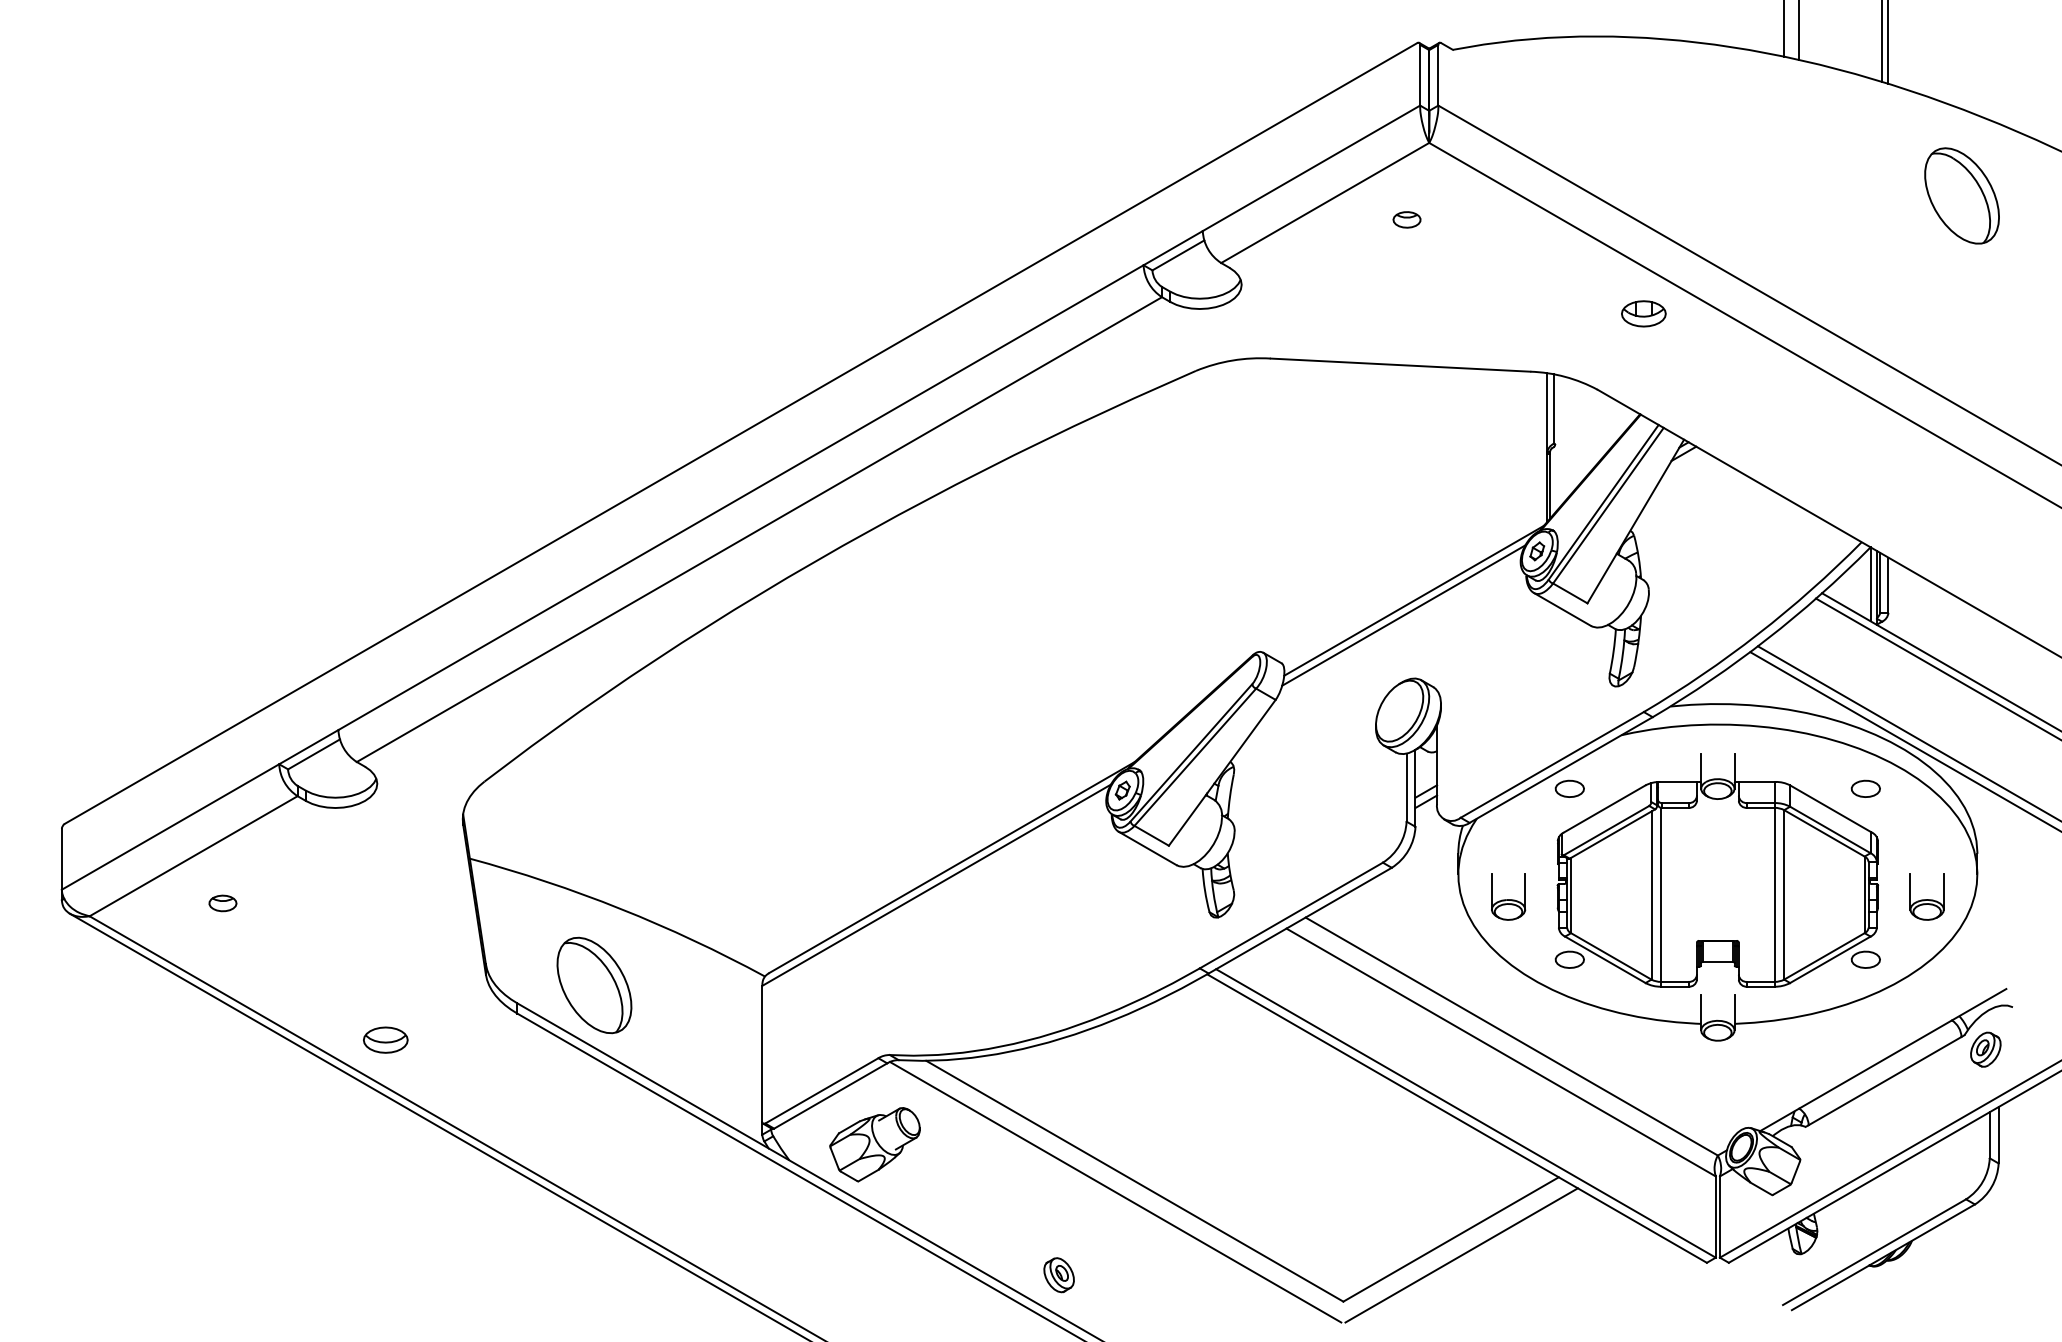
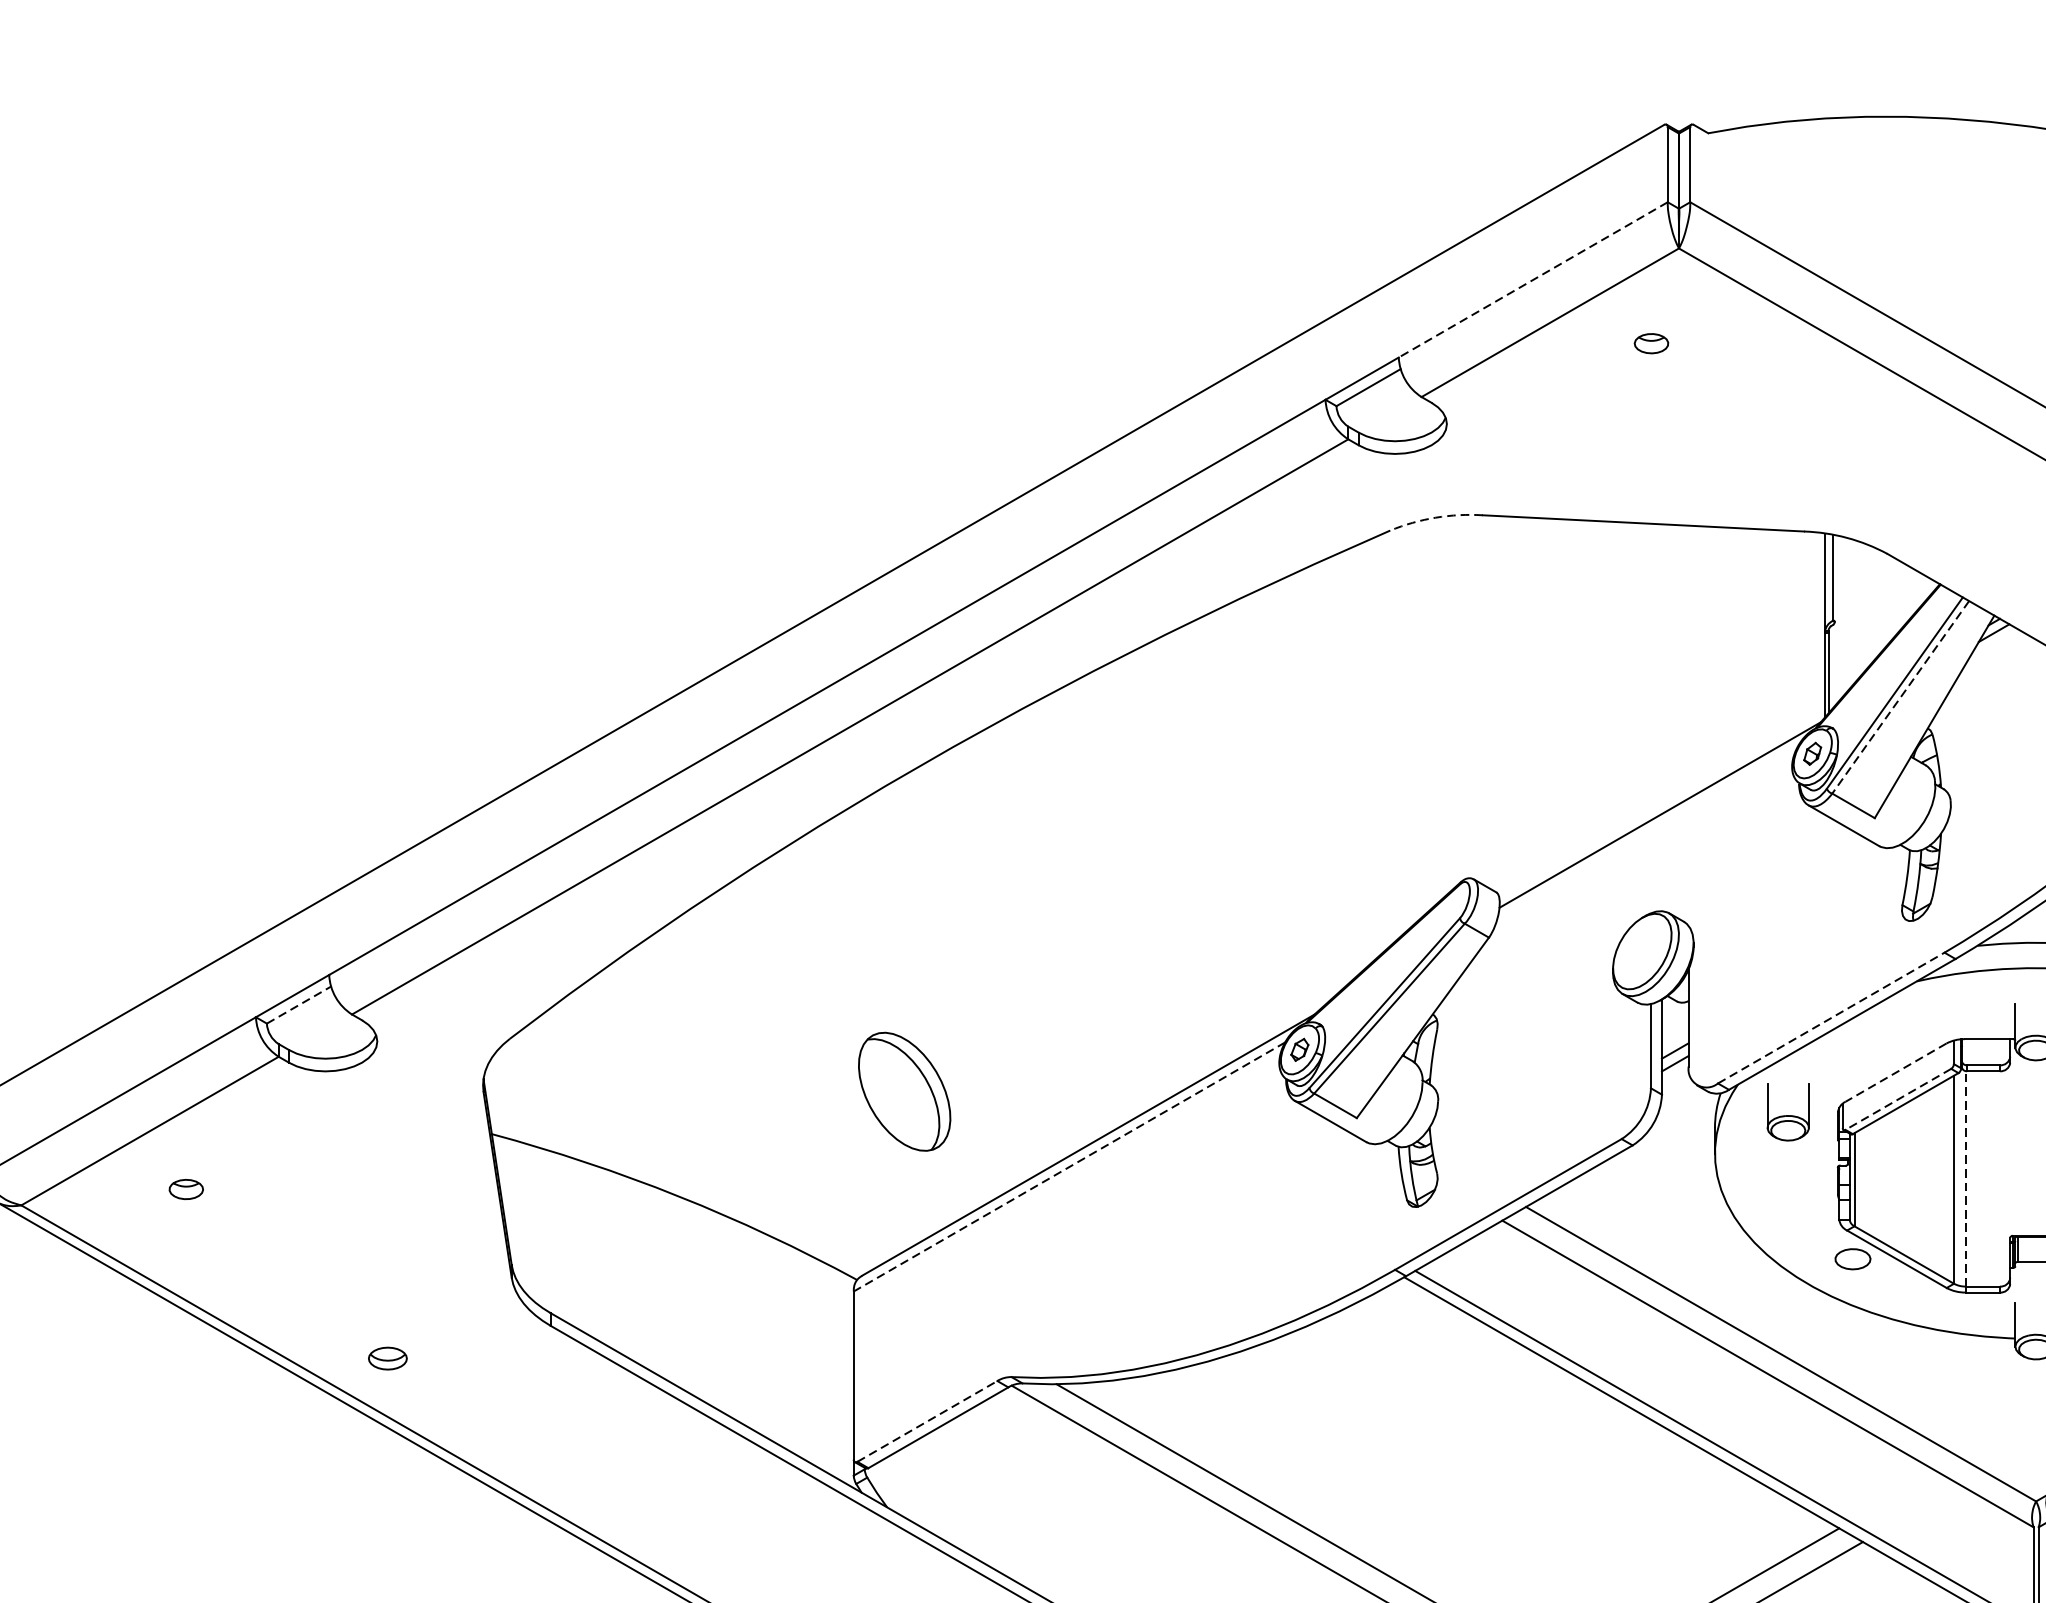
line: (1311, 168) -> (1533, 280), solid -> dashed
part: (1643, 313) -> (1944, 459), removed
arc: (1232, 360) -> (1435, 517), solid -> dashed
line: (1608, 506) -> (1900, 698), solid -> dashed
line: (1403, 615) -> (1647, 833), removed
line: (314, 754) -> (299, 1005), solid -> dashed
line: (1552, 764) -> (1831, 1017), solid -> dashed
part: (1569, 788) -> (1852, 1047), removed
line: (1604, 809) -> (1895, 1073), solid -> dashed
line: (1606, 830) -> (1898, 1099), solid -> dashed
line: (936, 885) -> (1069, 1167), solid -> dashed
line: (1660, 894) -> (1965, 1178), solid -> dashed
part: (1508, 896) -> (1788, 1111), moved
part: (594, 985) -> (904, 1091), moved
part: (385, 1039) -> (387, 1357), size x0.7
line: (822, 1090) -> (928, 1420), solid -> dashed
part: (874, 1144) -> (992, 1487), removed

